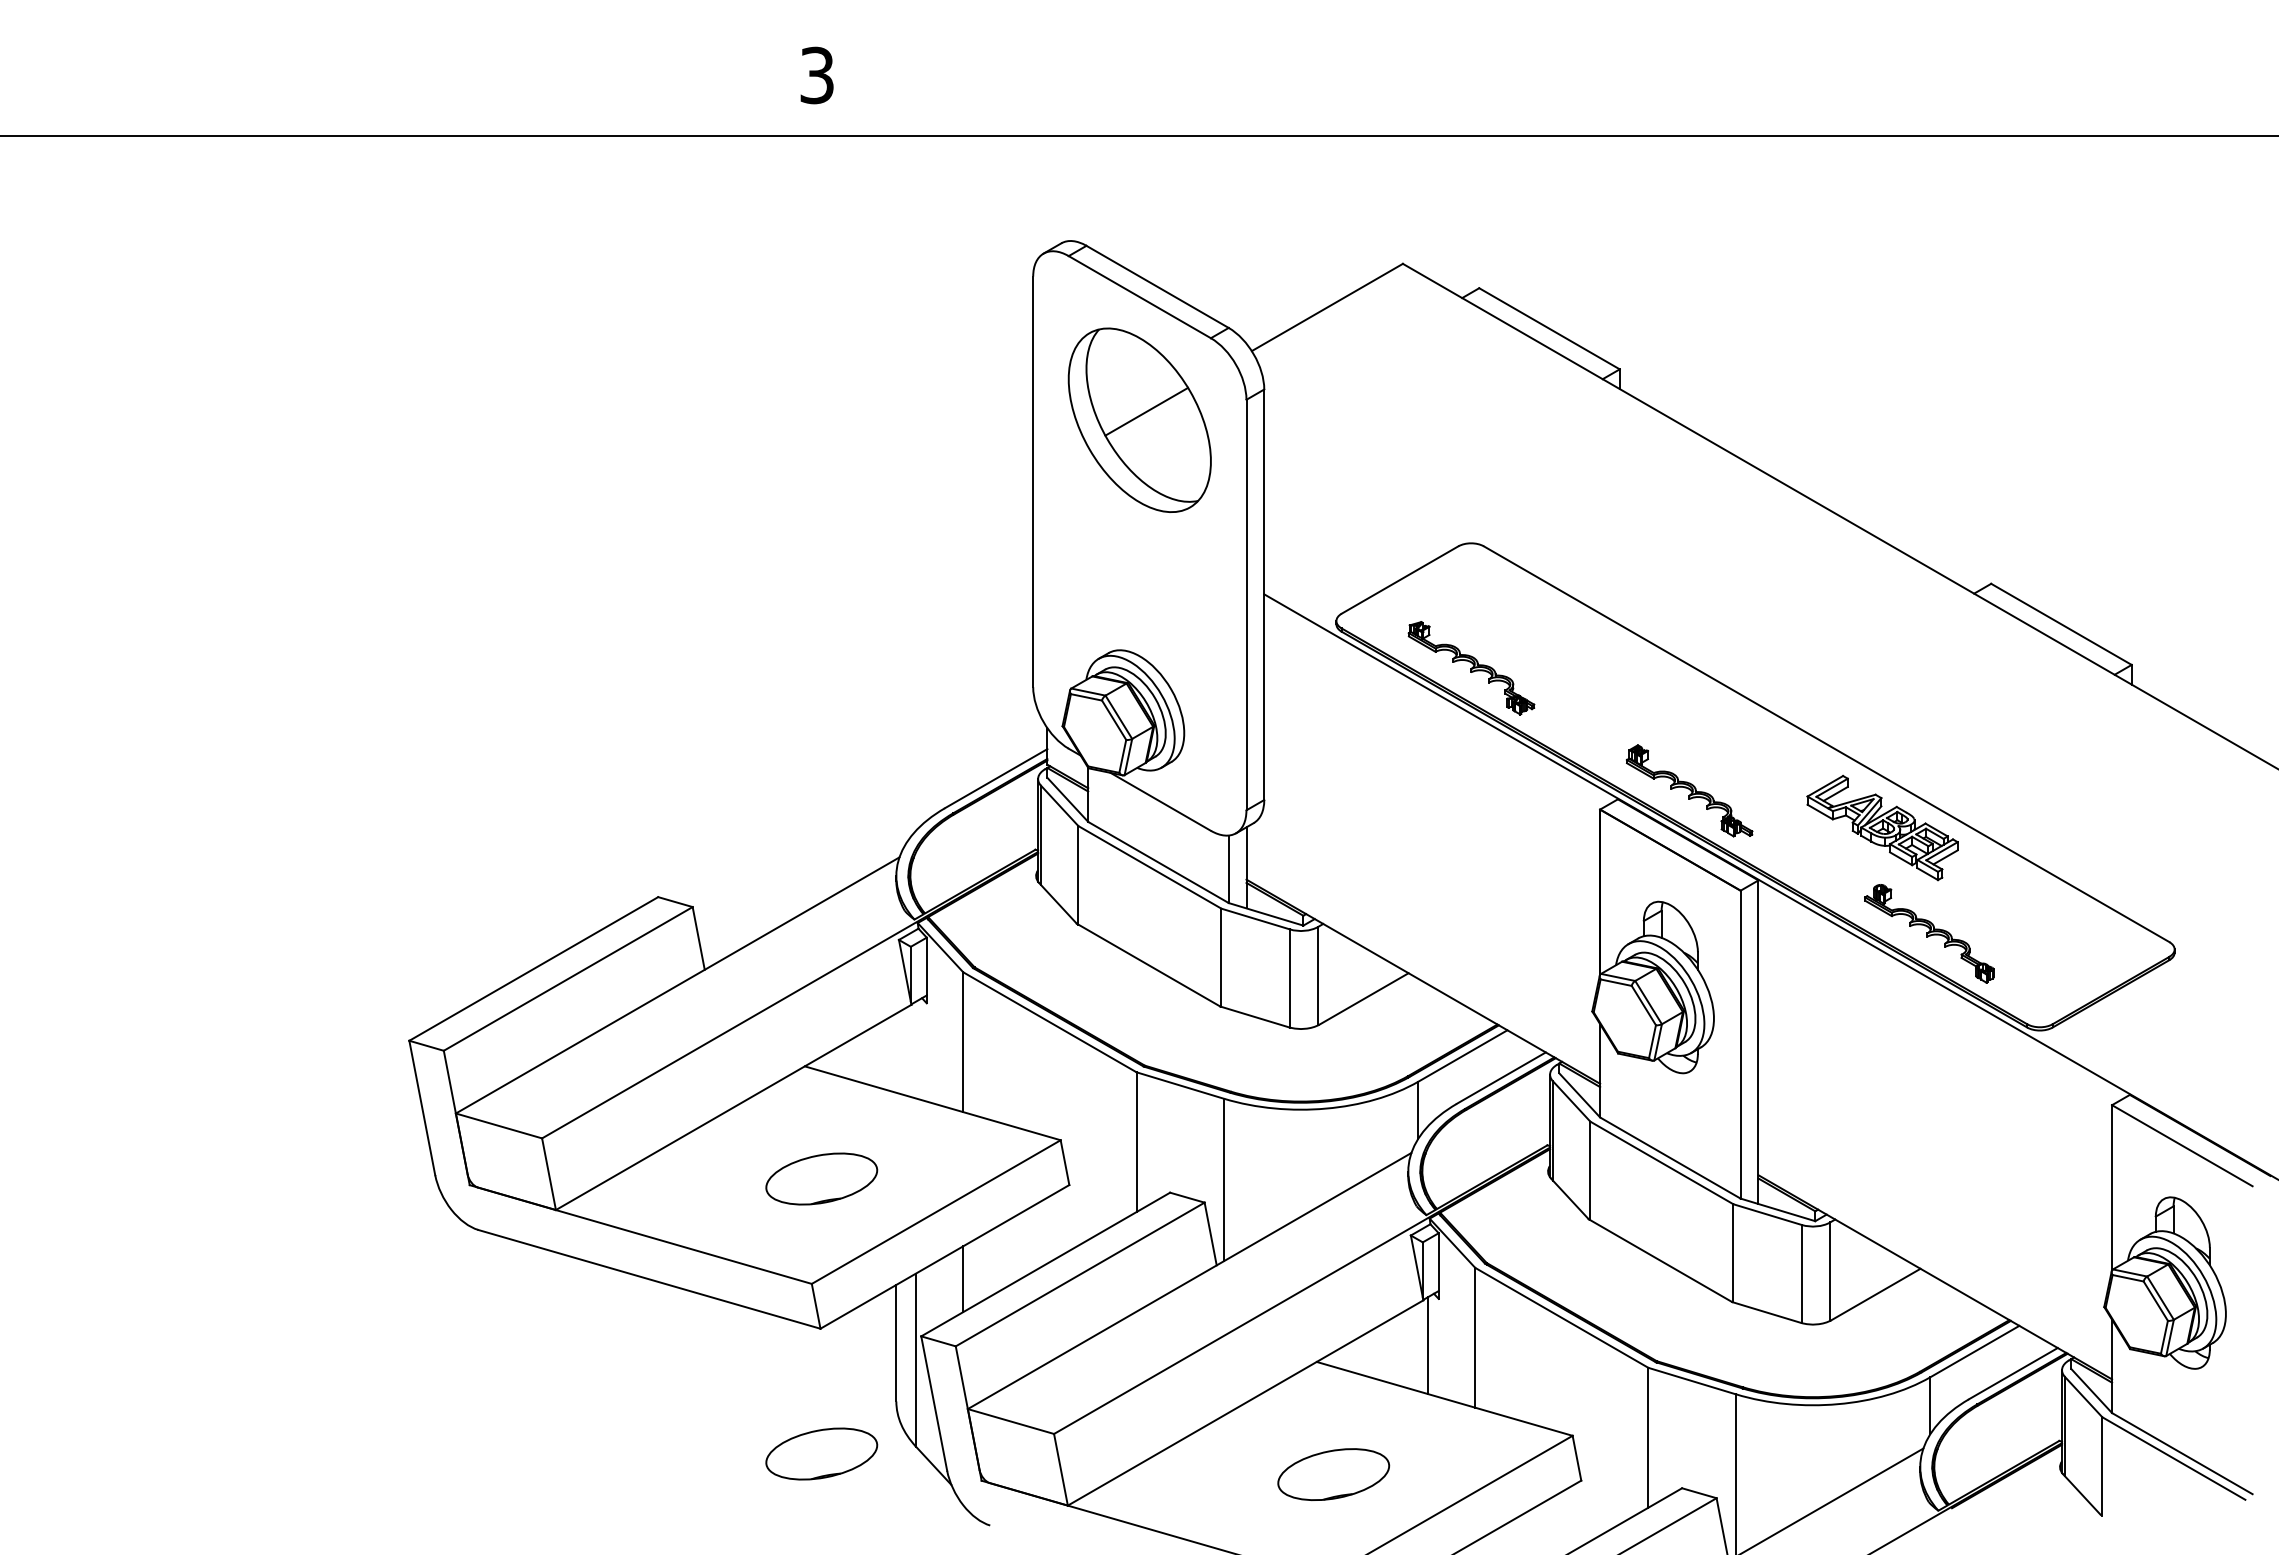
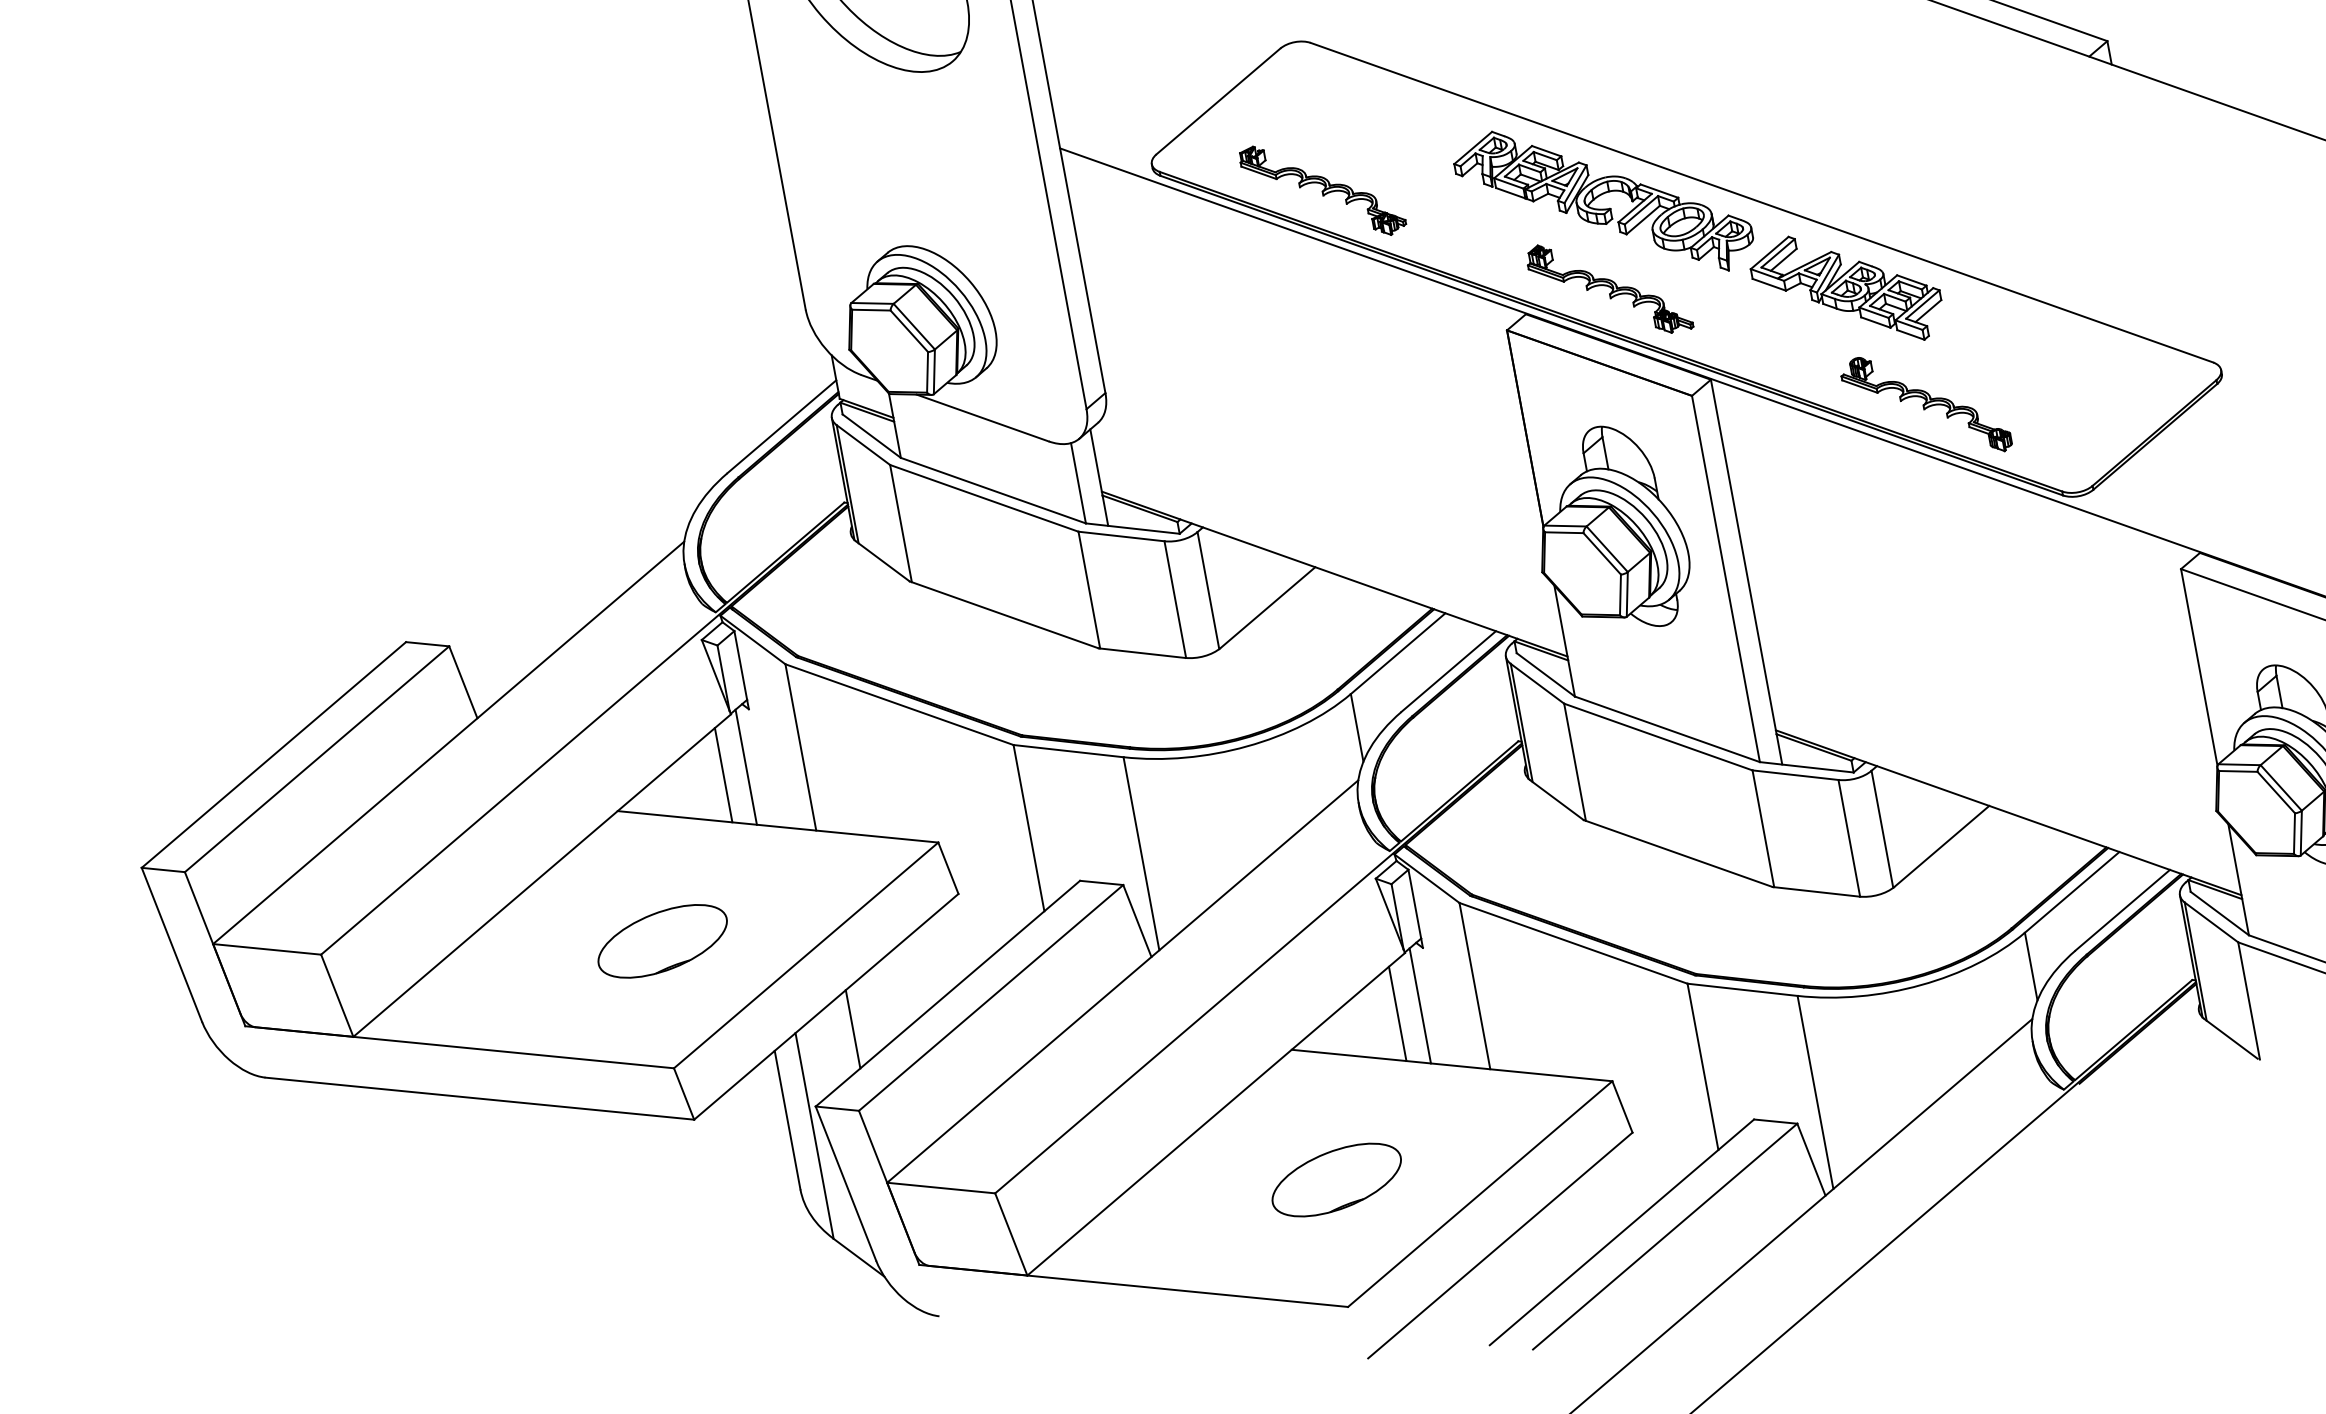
part: (1697, 719) -> (1602, 201), added
line: (915, 1049) -> (745, 766), added
line: (896, 1052) -> (723, 774), added
line: (1408, 1348) -> (1397, 1013), added
part: (821, 1453) -> (722, 1267), removed

